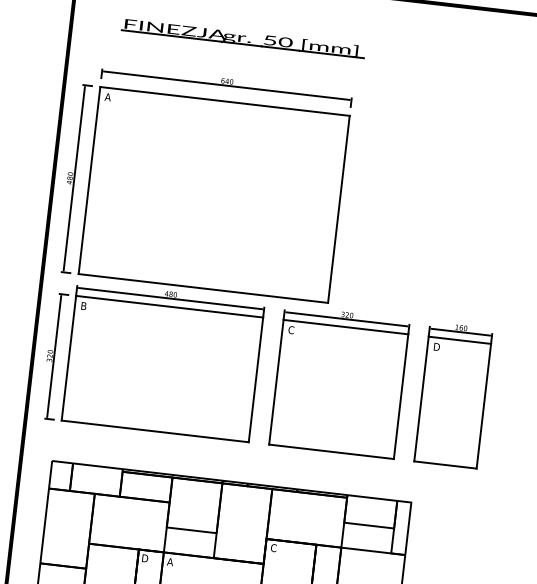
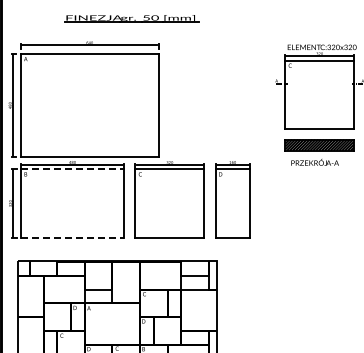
part: (242, 38) -> (131, 18), moved
line: (169, 307) -> (72, 169), solid -> dashed
line: (155, 432) -> (72, 238), solid -> dashed

